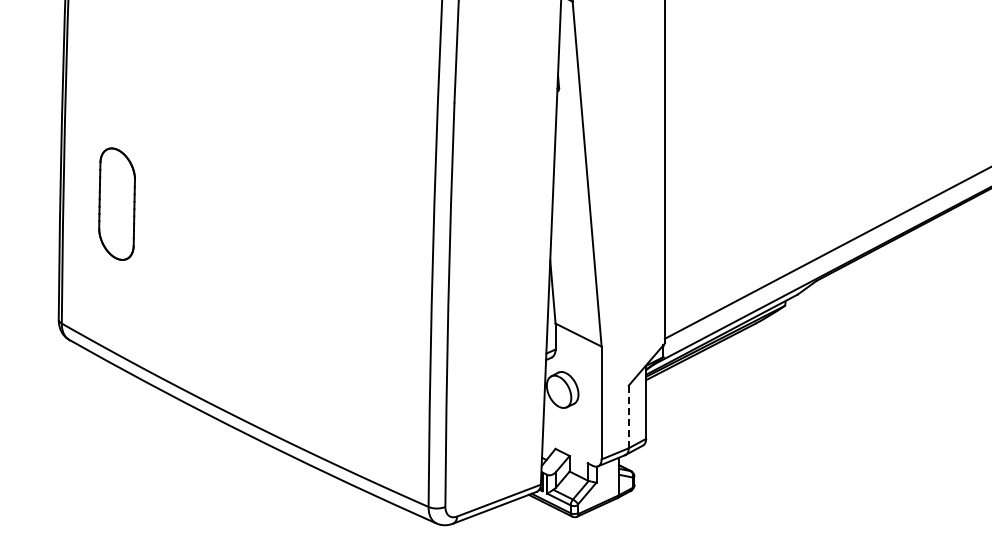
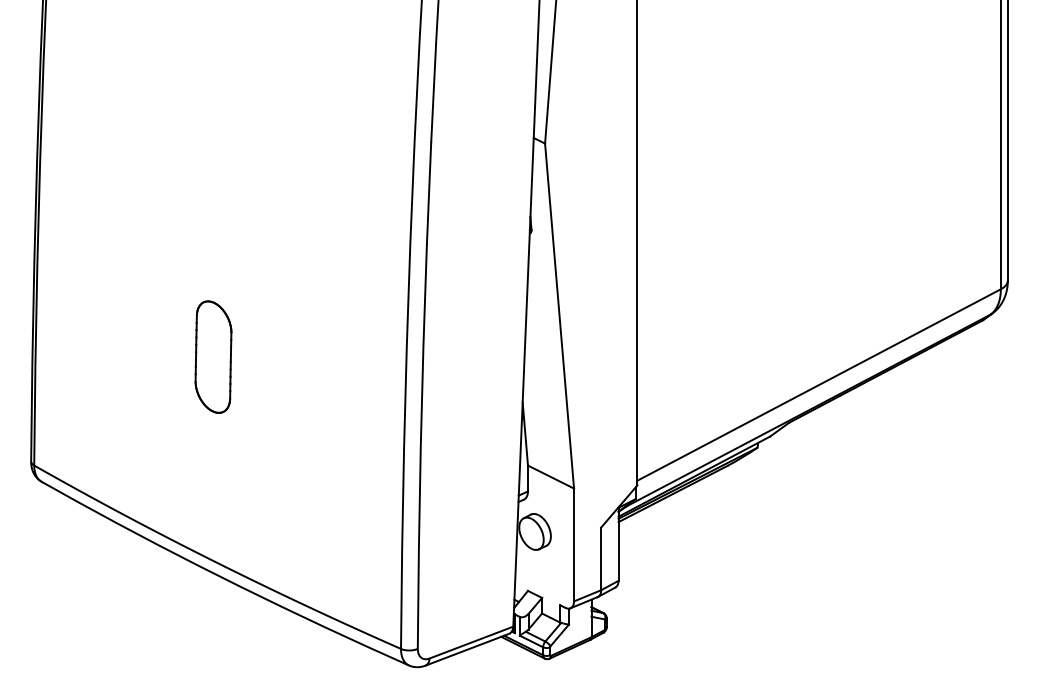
part: (117, 203) -> (213, 356), moved
line: (629, 416) -> (601, 558), dashed -> solid

